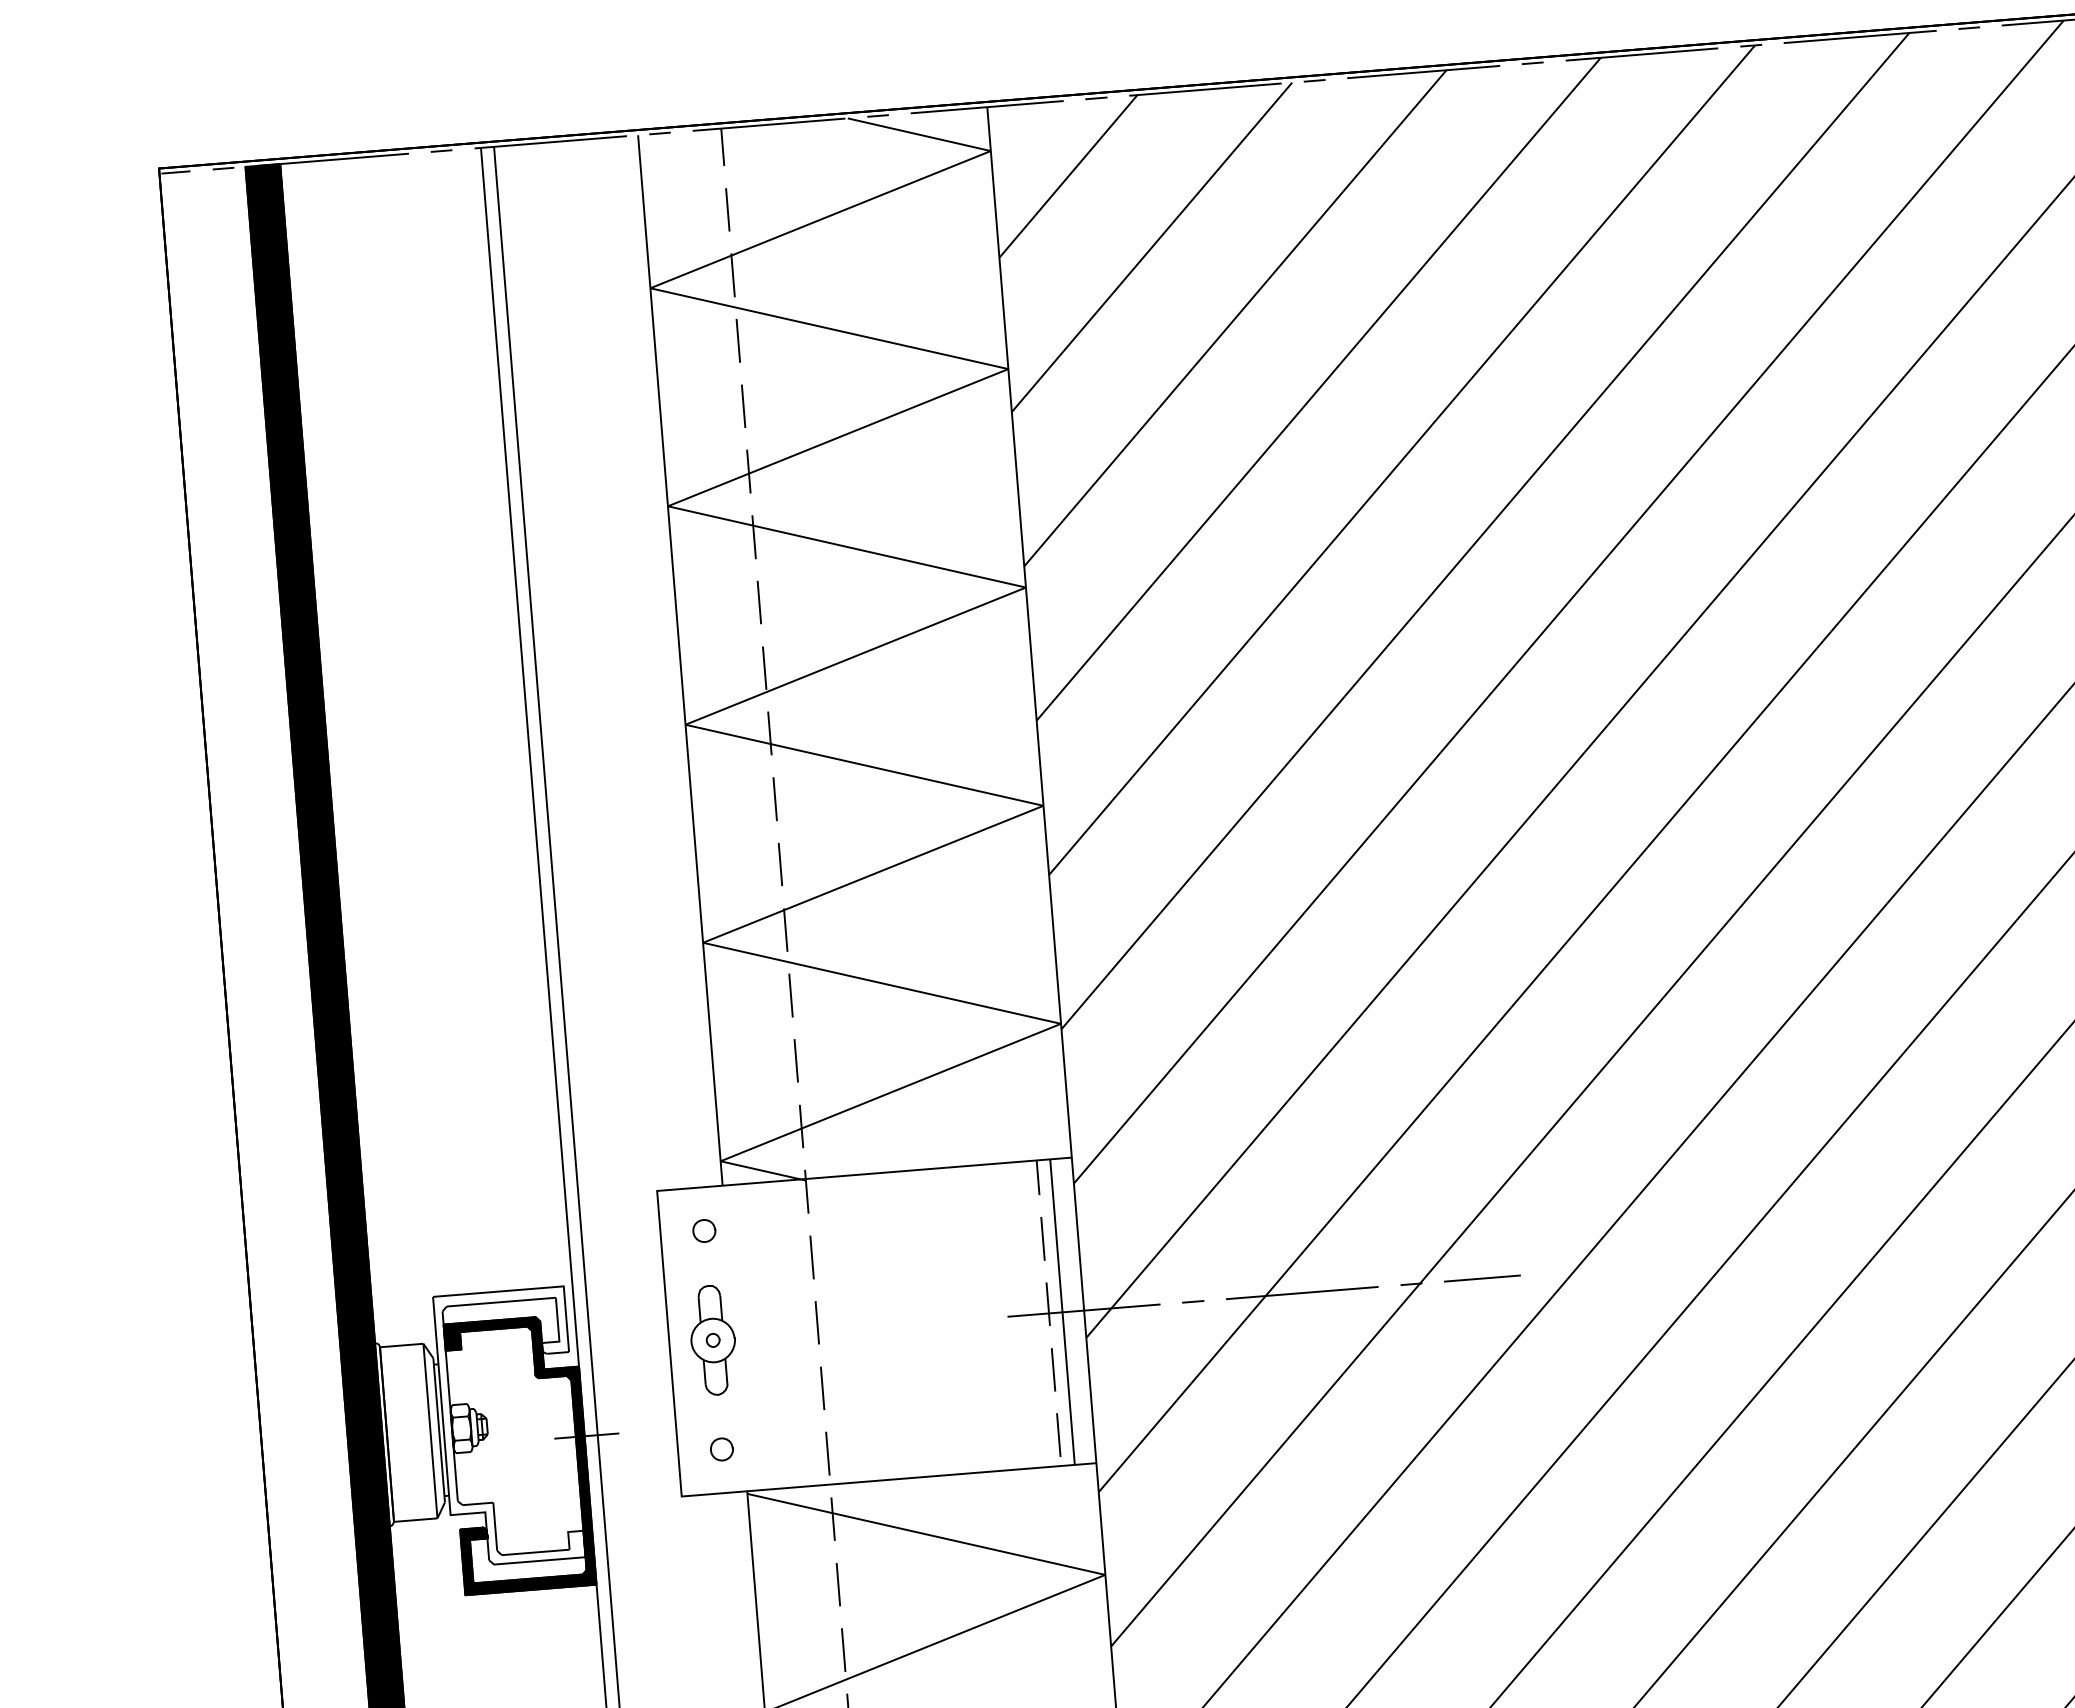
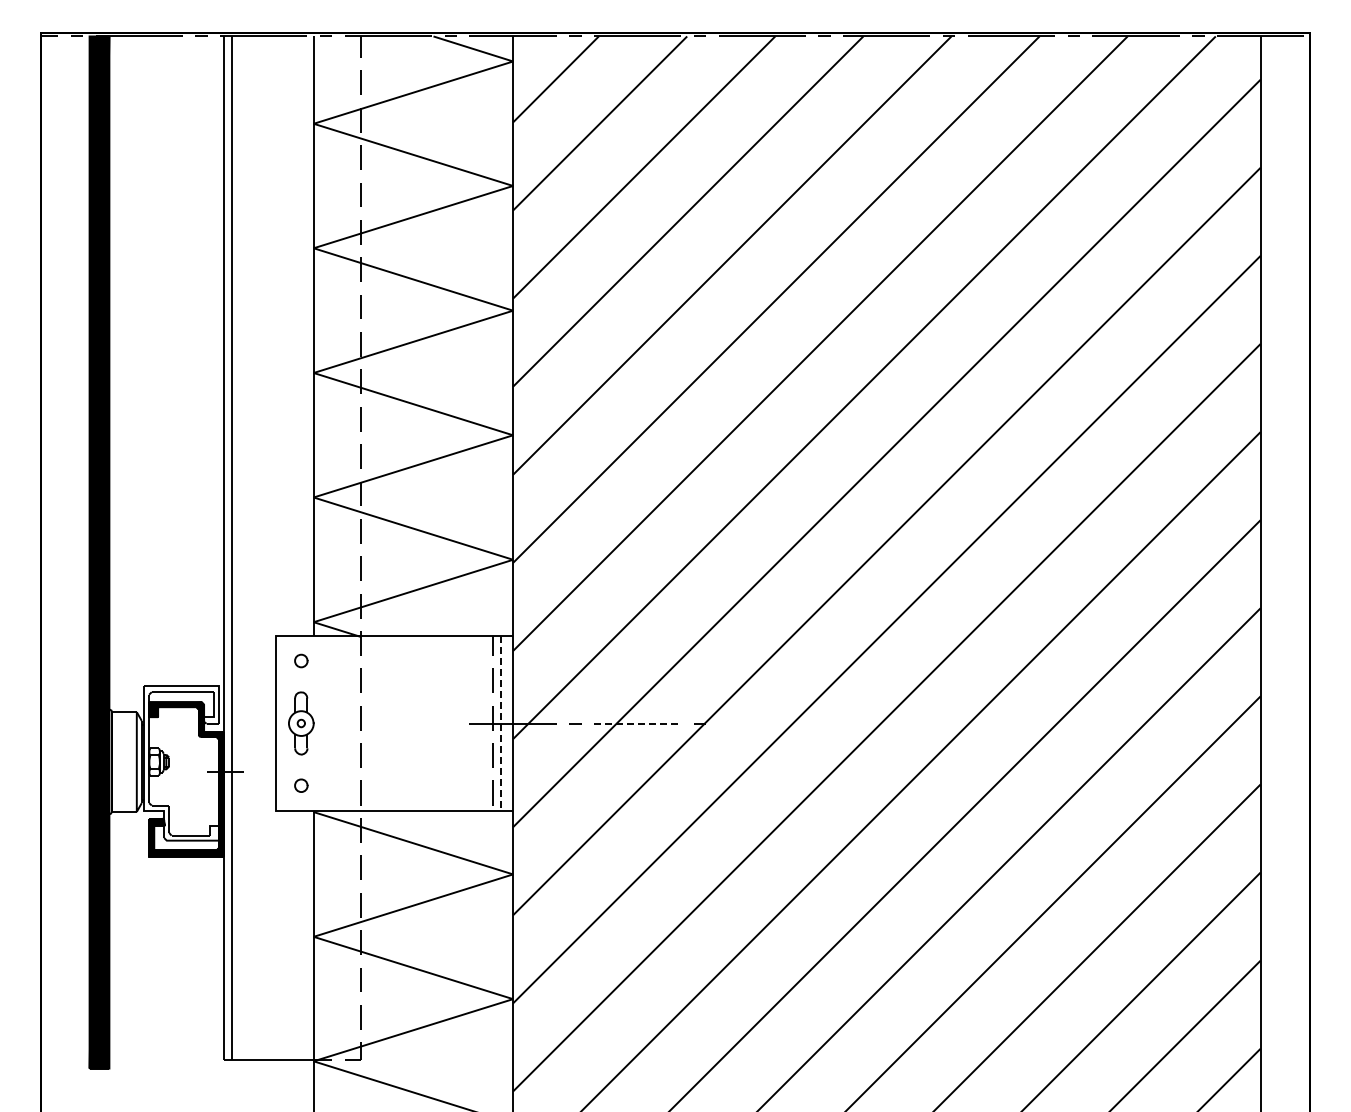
line: (1482, 1278) -> (740, 723), removed
line: (1301, 1293) -> (637, 723), solid -> dashed
line: (1062, 1312) -> (500, 723), solid -> dashed

